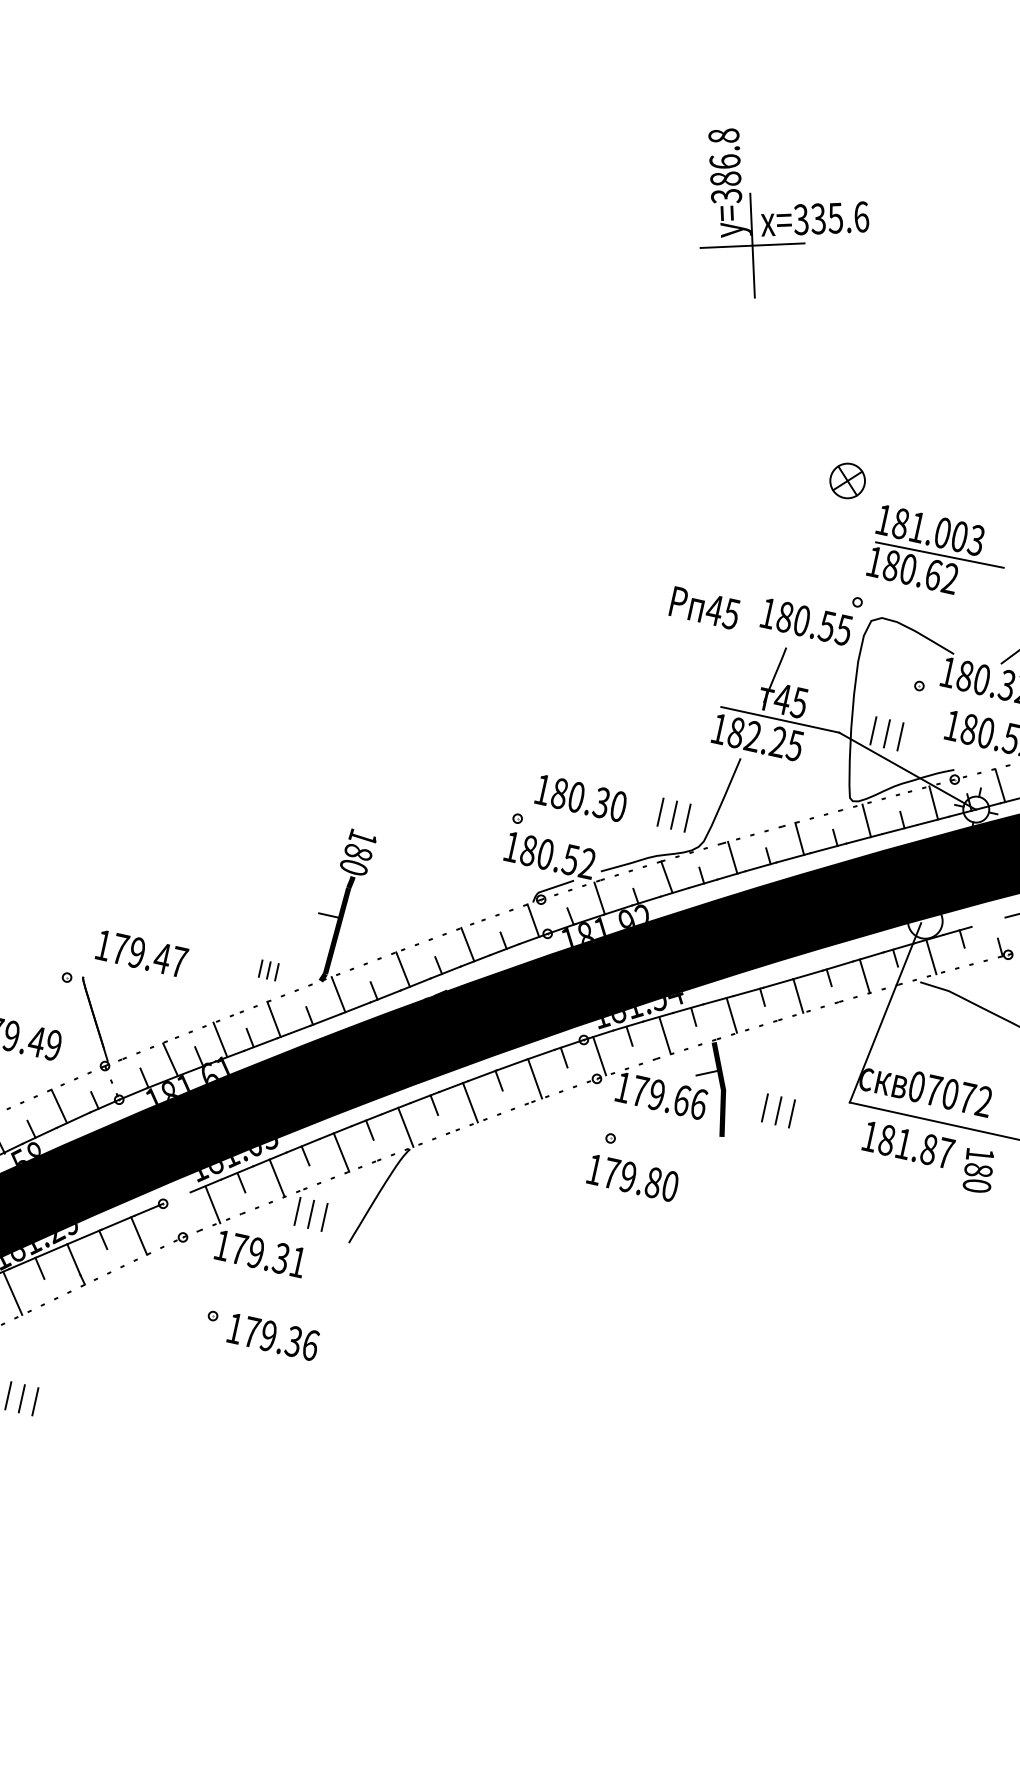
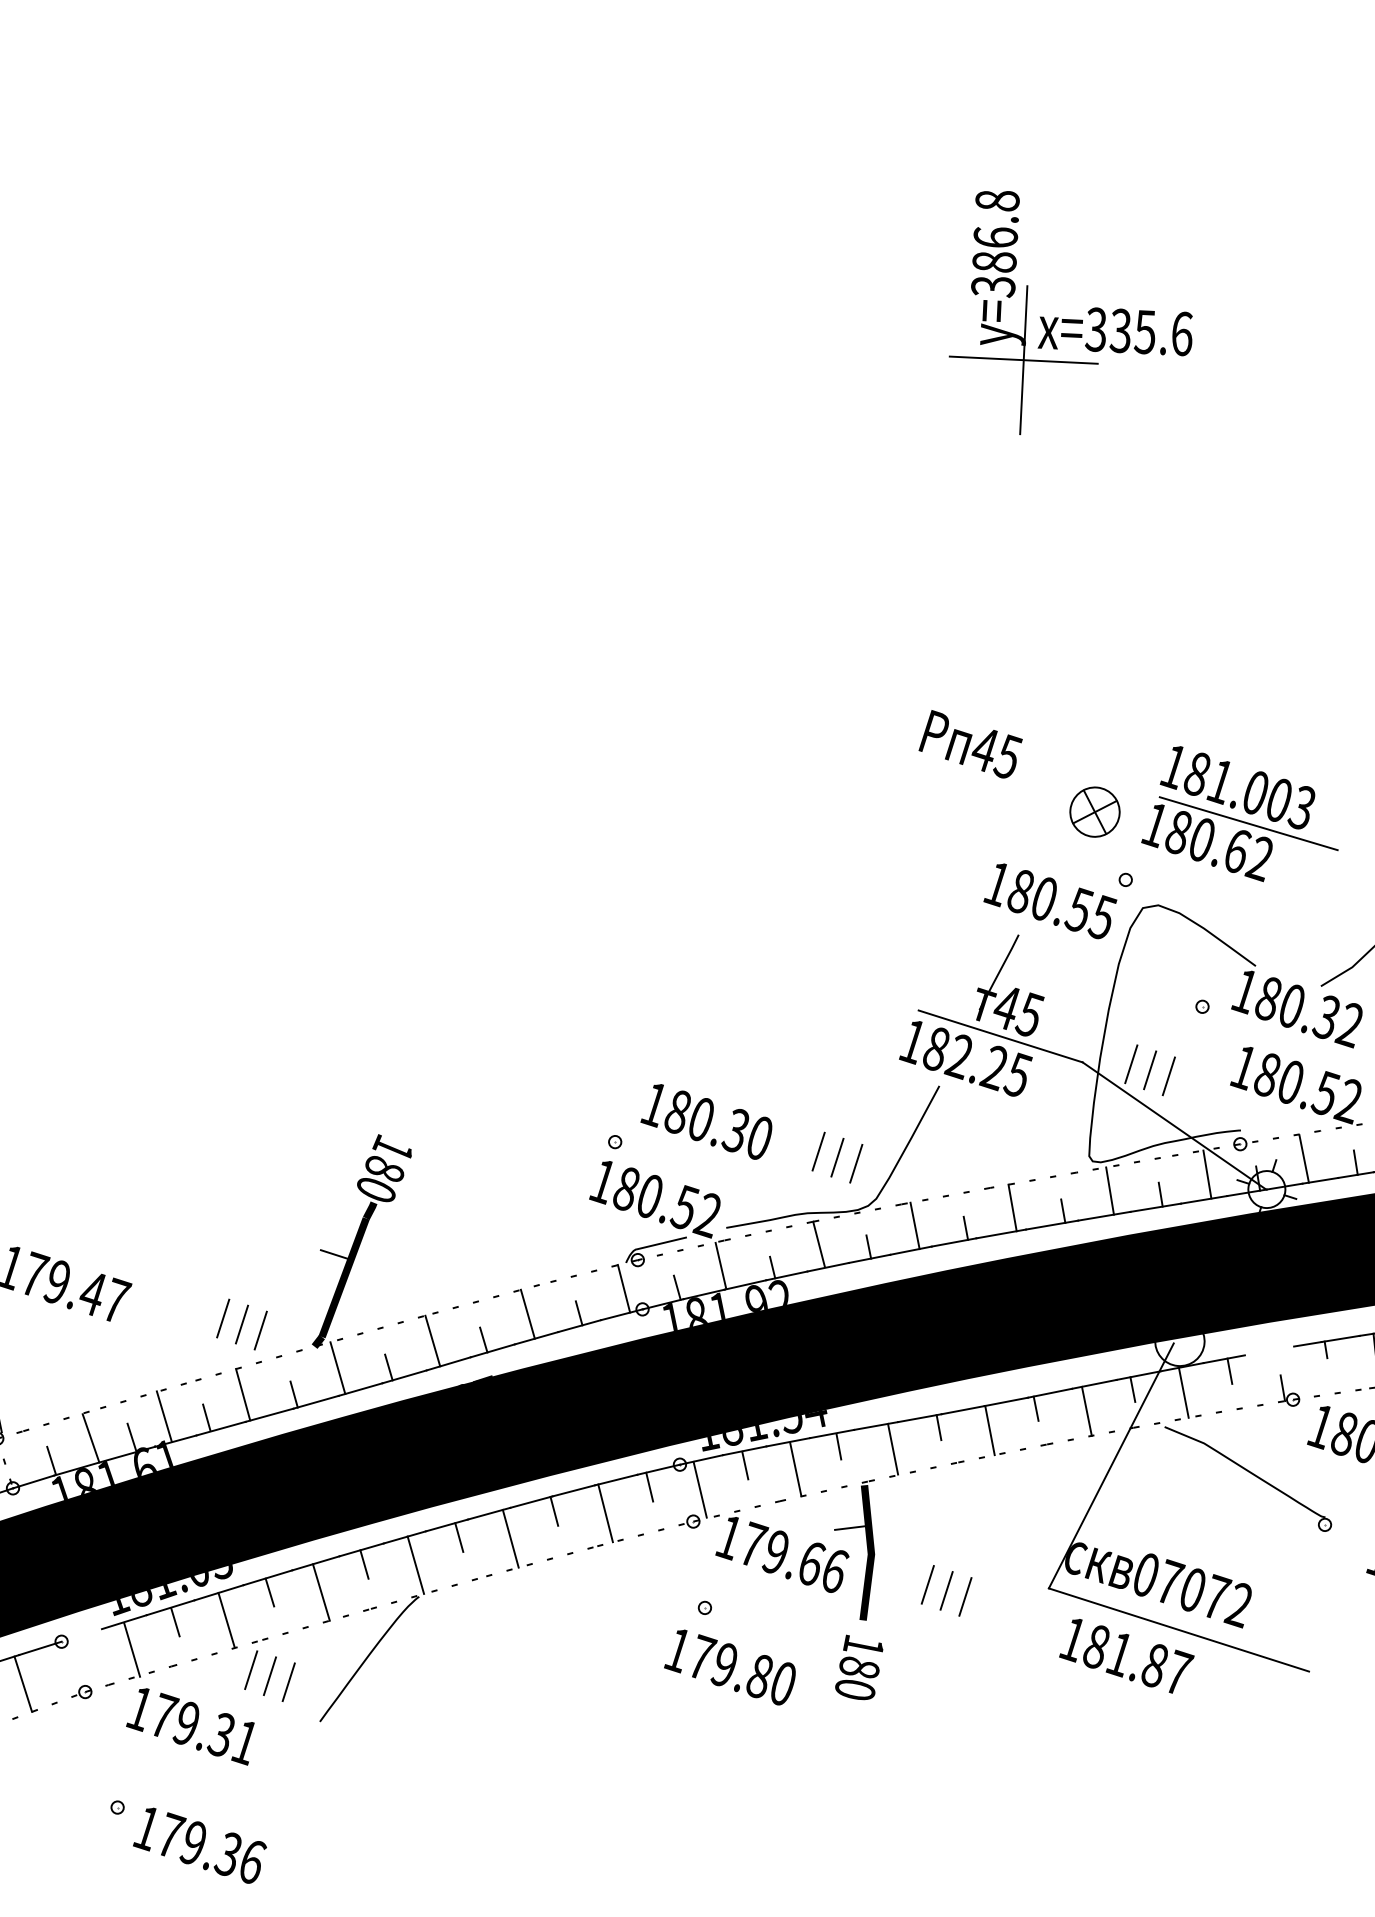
part: (847, 480) -> (1094, 811), moved
text: (704, 607) -> (970, 744), moved
part: (268, 970) -> (241, 1324), size x1.67
text: (977, 1170) -> (857, 1667), moved

